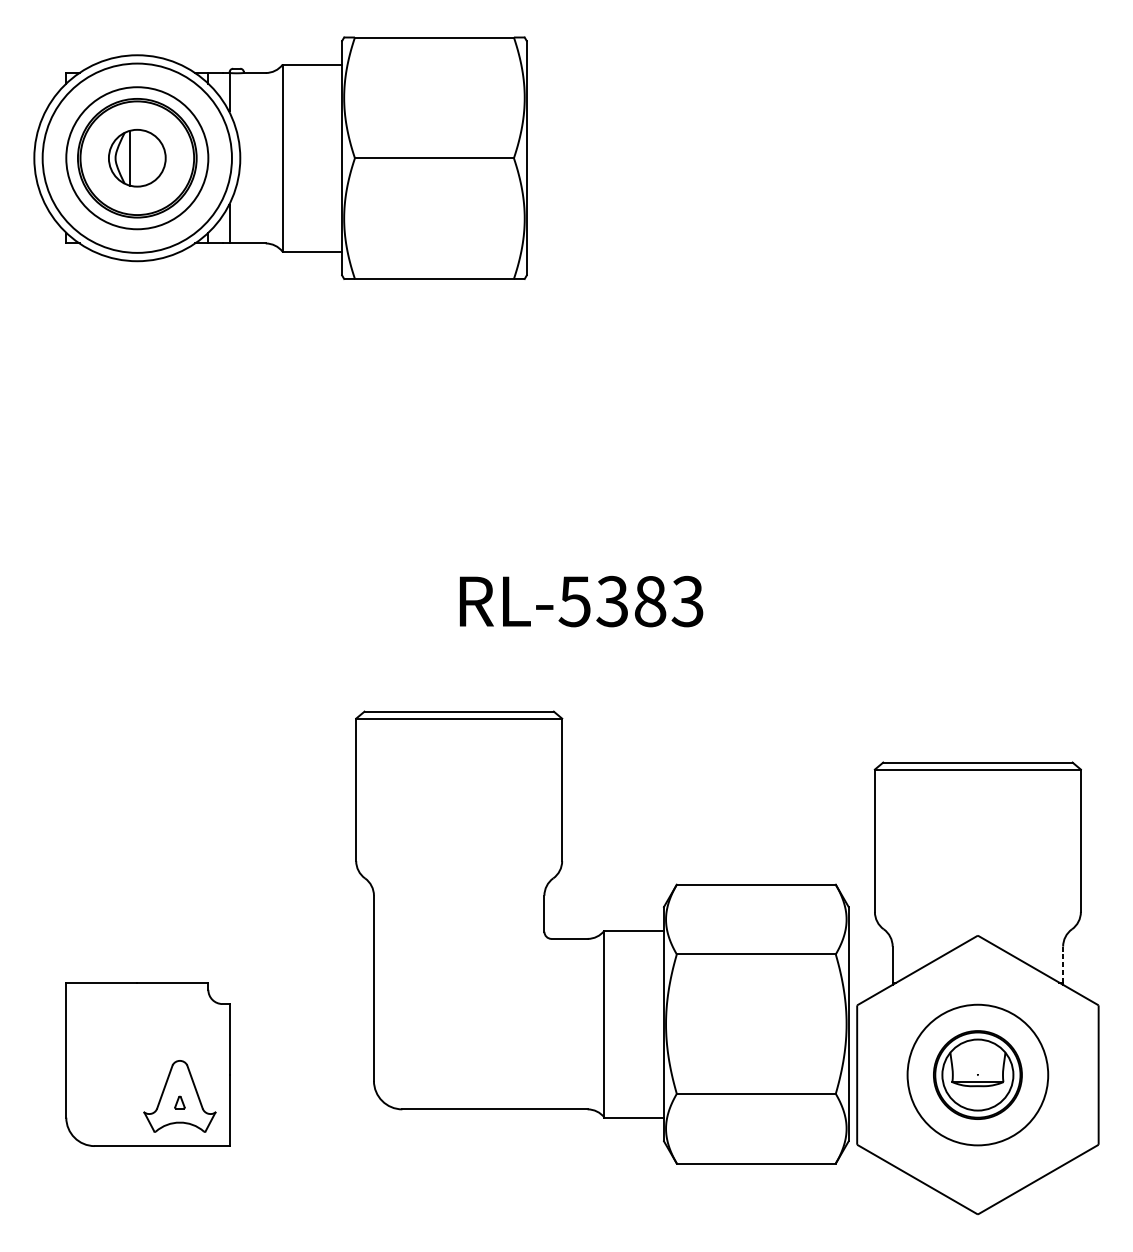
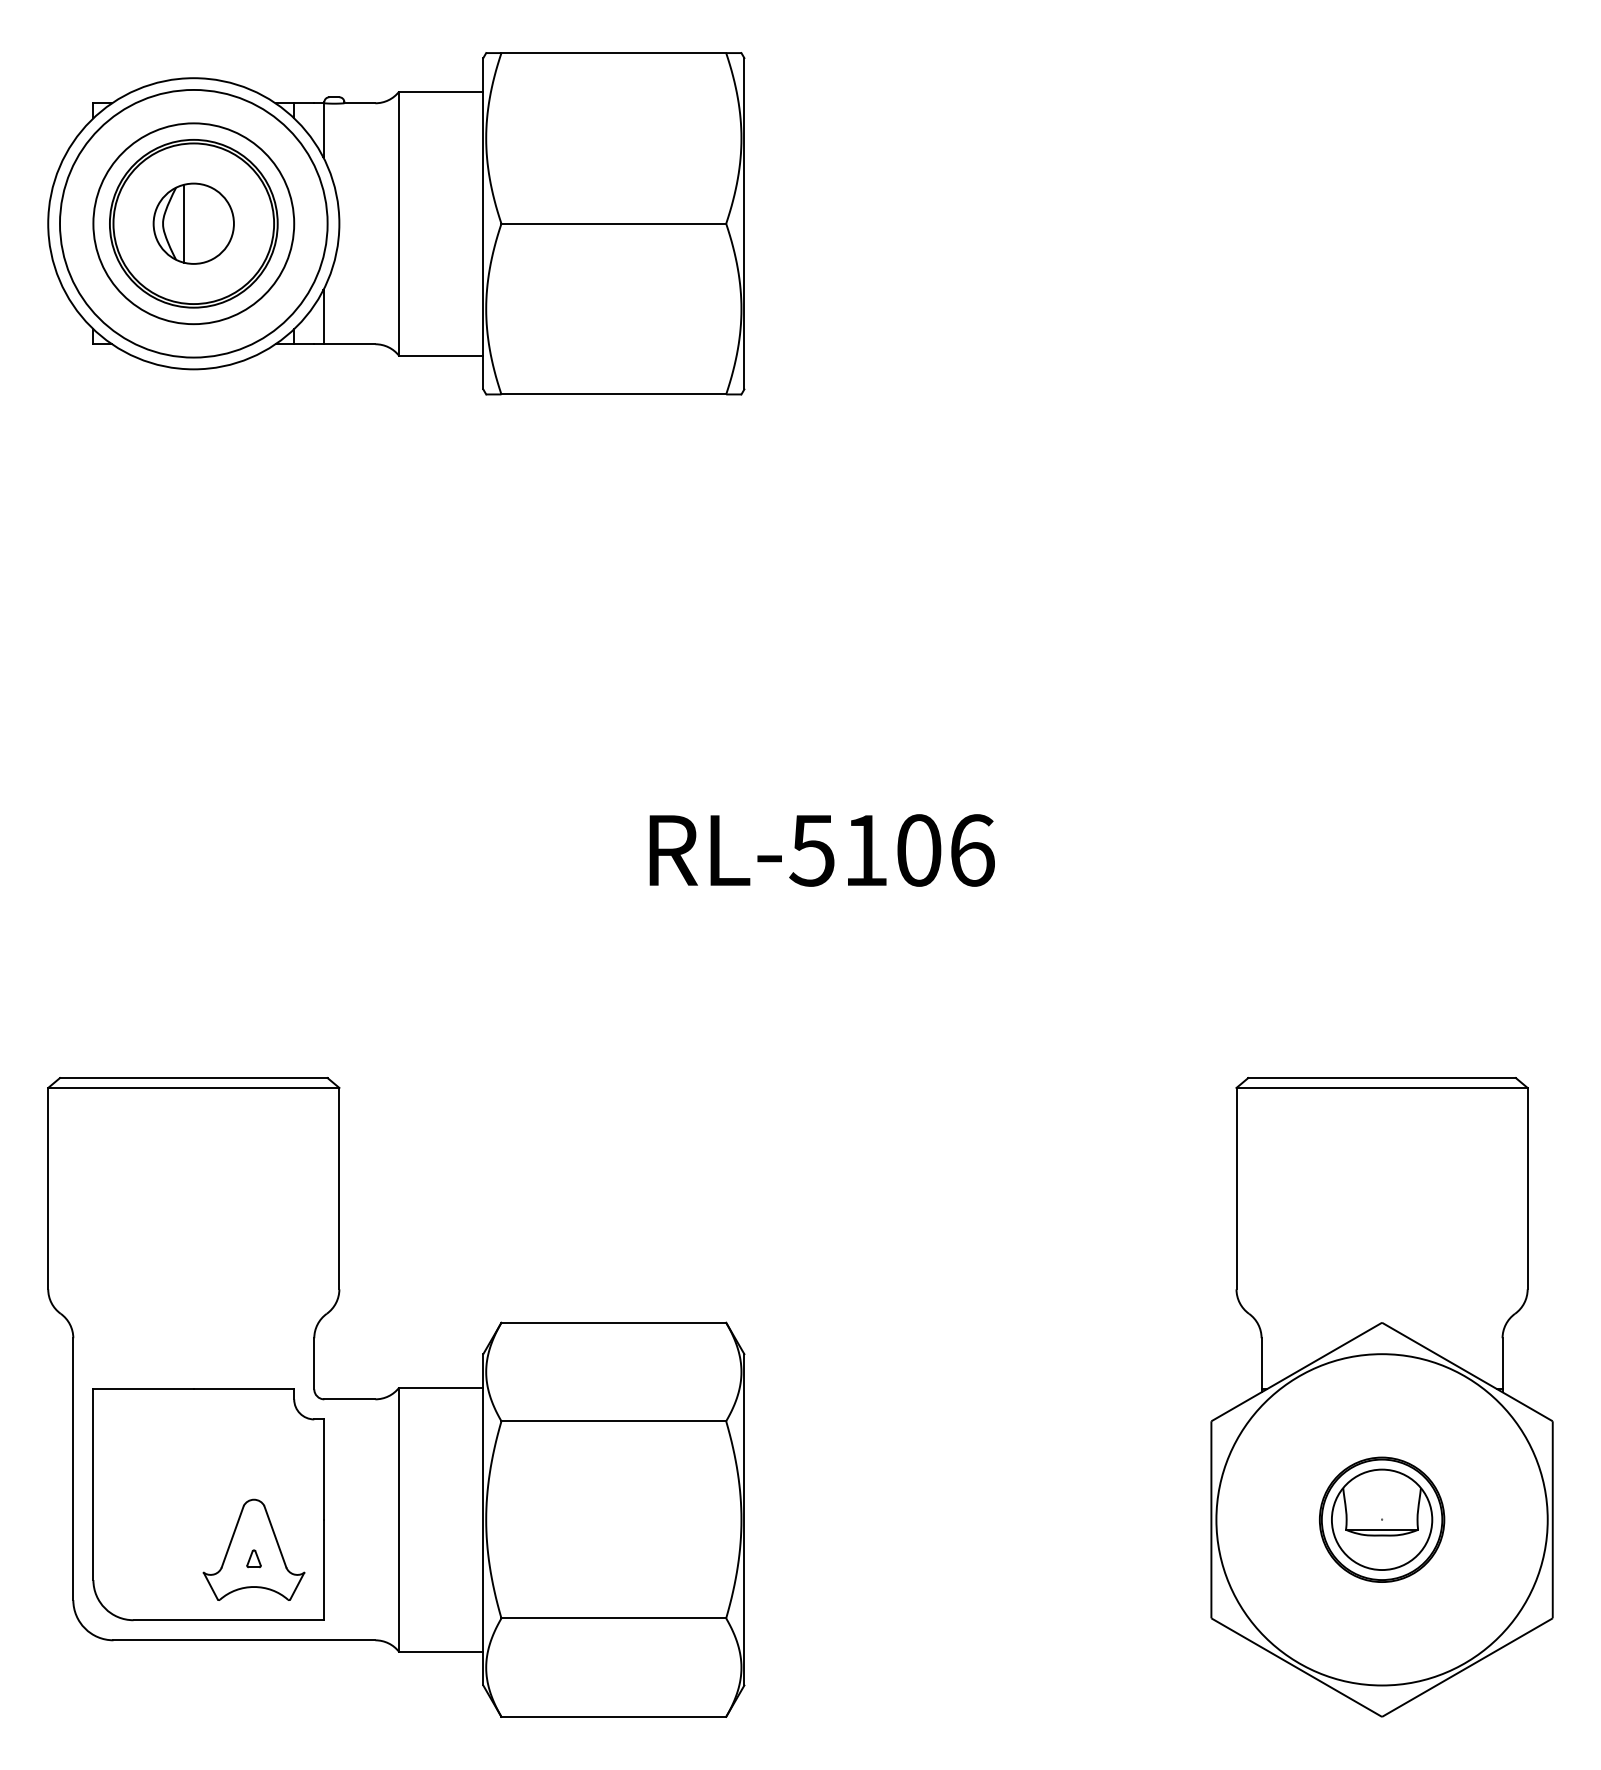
text: (649, 601) -> (918, 850), RL-5383 -> RL-5106
part: (602, 937) -> (396, 1397), moved
line: (1063, 964) -> (1502, 1363), dashed -> solid
circle: (977, 1074) -> (1381, 1519), size x1.67

